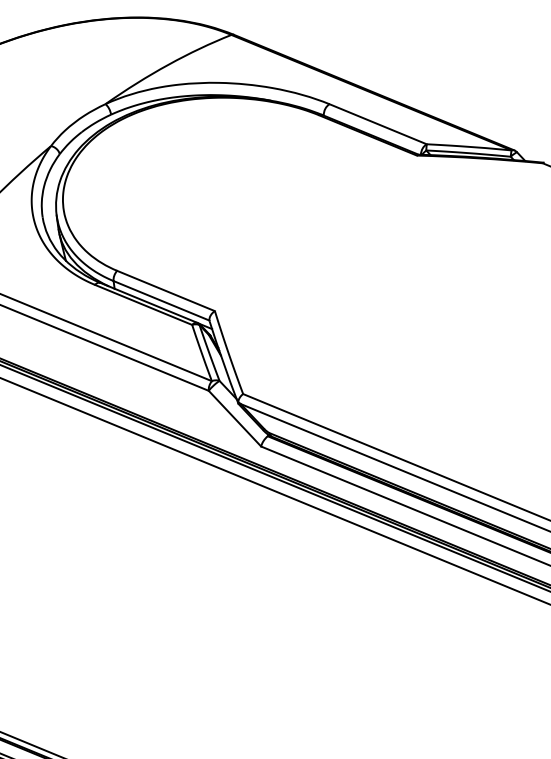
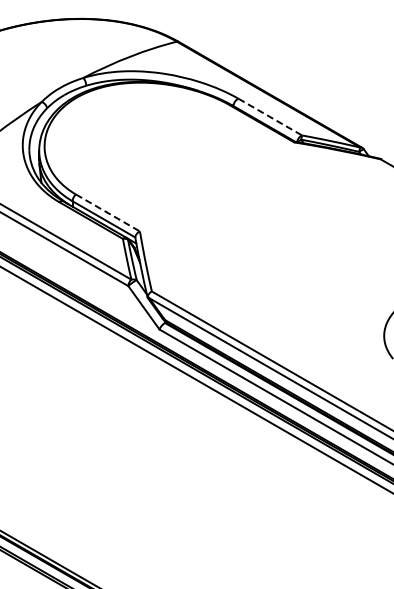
line: (378, 124) -> (270, 117), solid -> dashed
line: (166, 290) -> (108, 212), solid -> dashed

